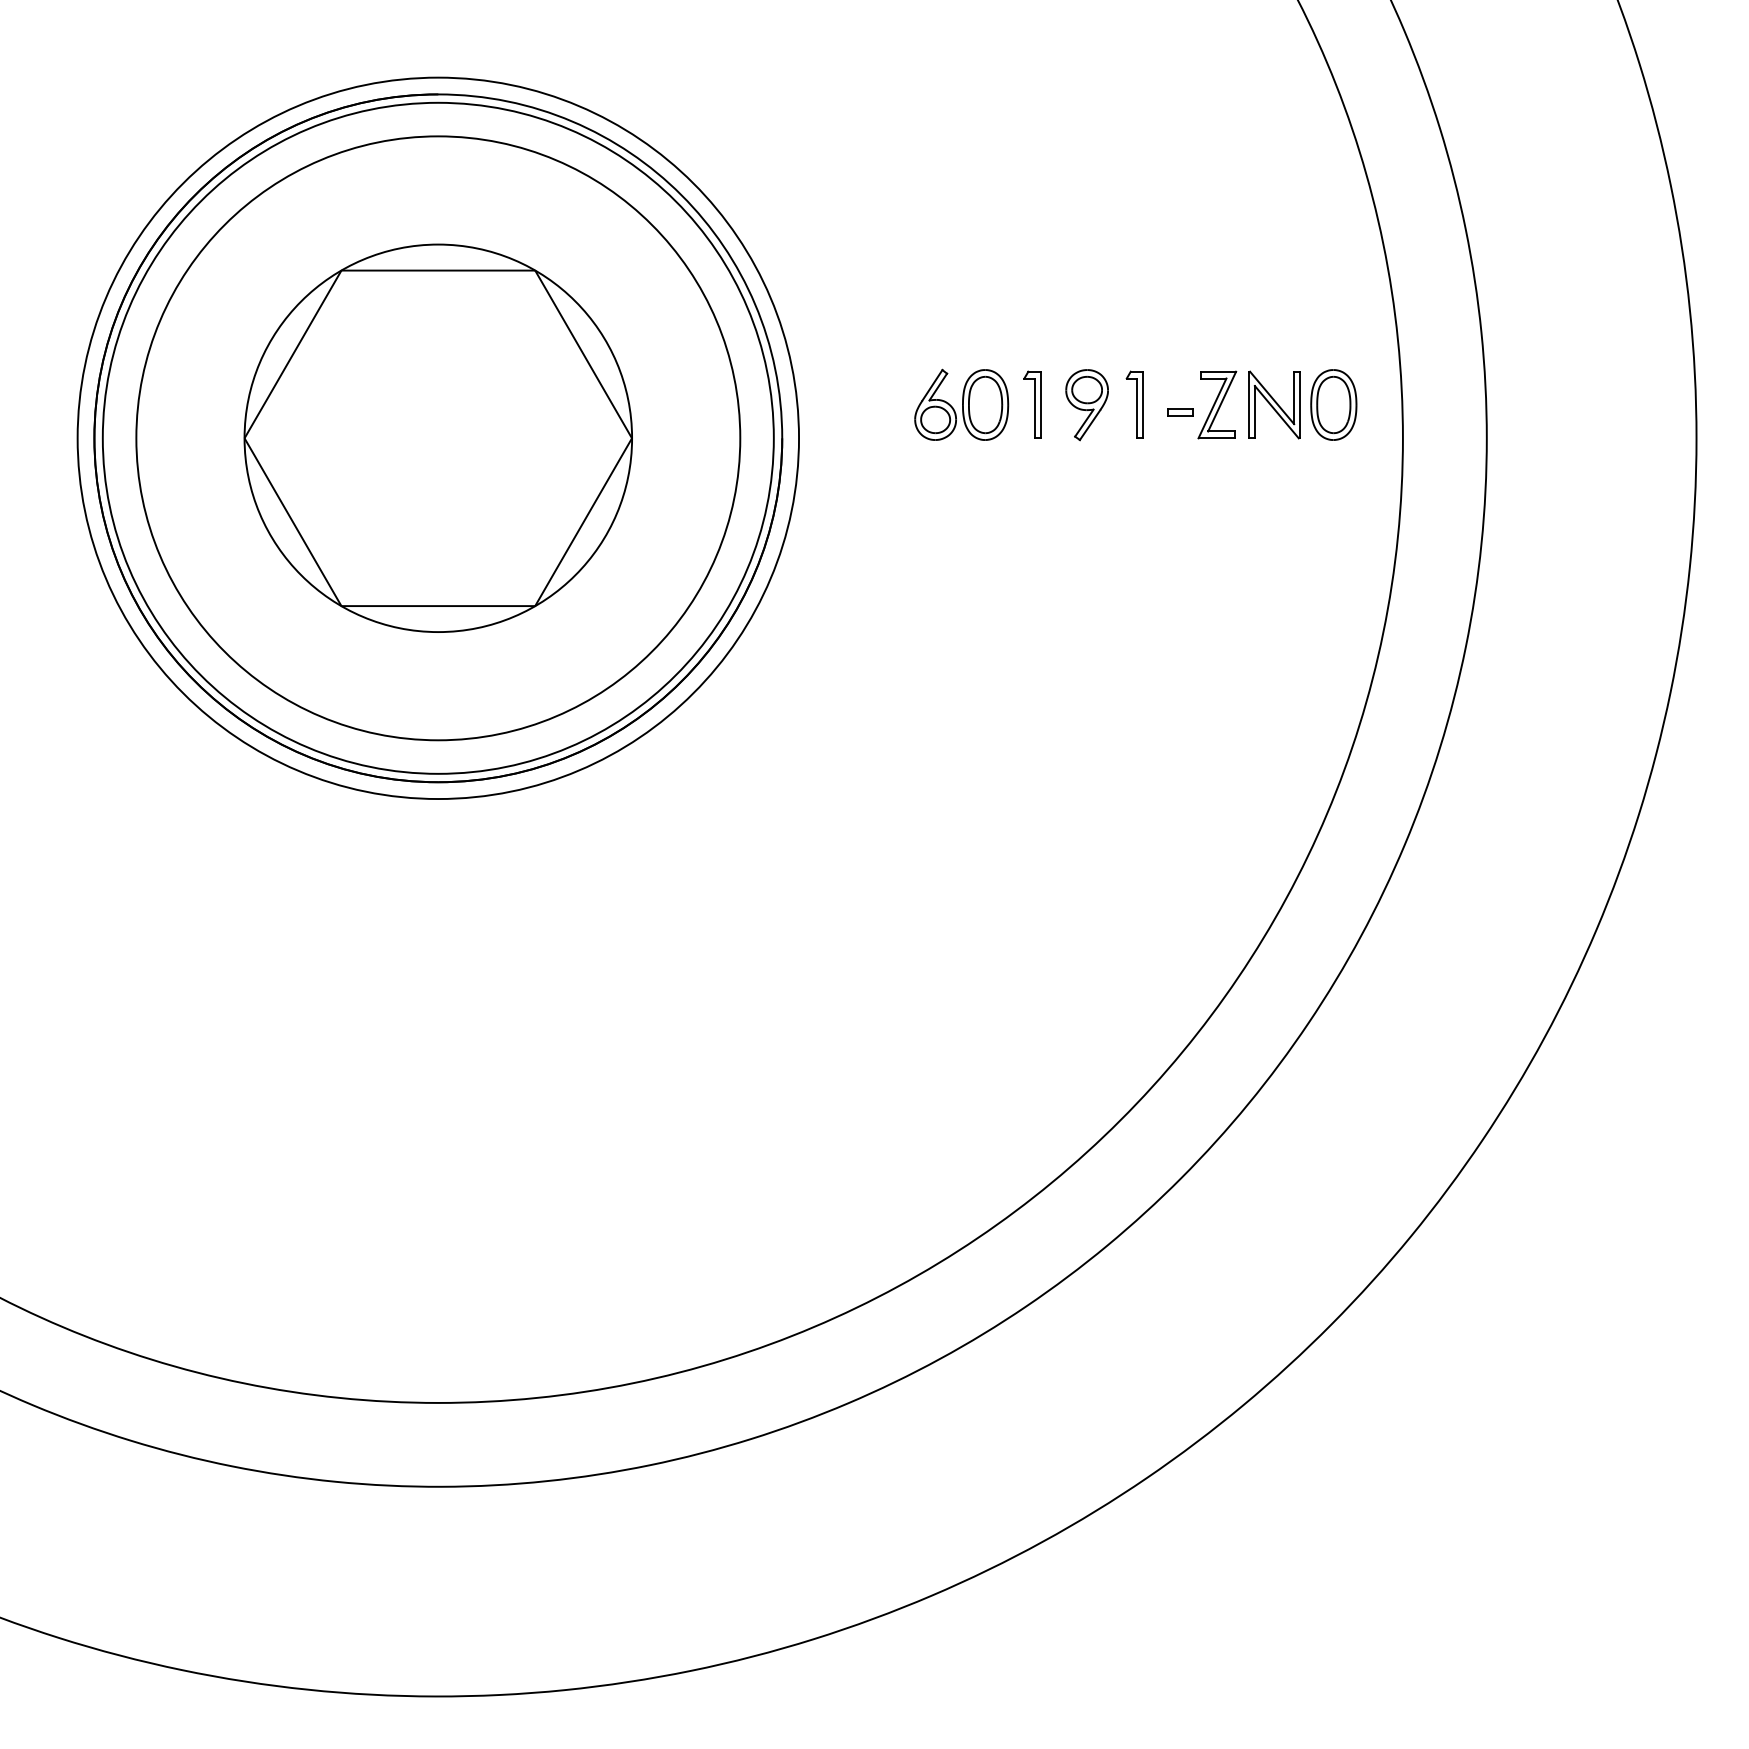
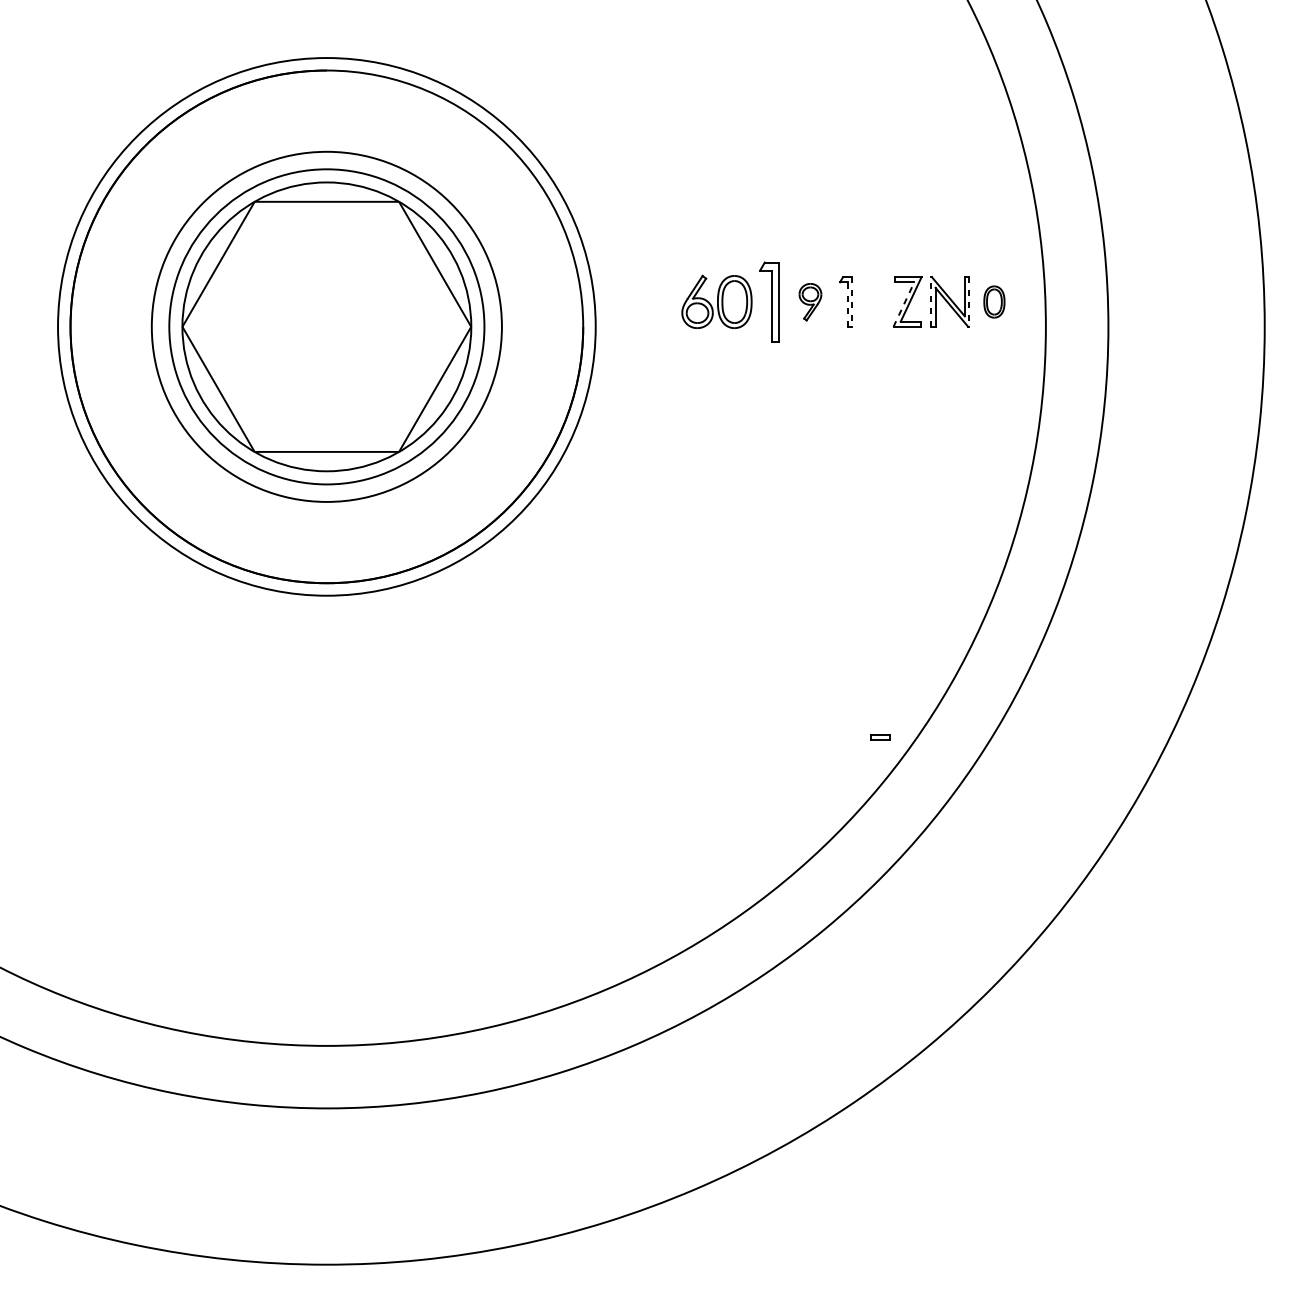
part: (1032, 404) -> (769, 301), size x1.6
line: (1248, 404) -> (930, 301), solid -> dashed
part: (1333, 404) -> (994, 301), size x0.6
part: (1086, 405) -> (810, 302), size x0.7
line: (1143, 405) -> (852, 302), solid -> dashed
line: (1300, 405) -> (969, 302), solid -> dashed
line: (1212, 407) -> (903, 303), solid -> dashed
line: (1137, 408) -> (848, 304), solid -> dashed
part: (1180, 412) -> (880, 737), moved
circle: (437, 437) -> (326, 326), size x0.7
circle: (438, 438) -> (327, 327), size x0.7

